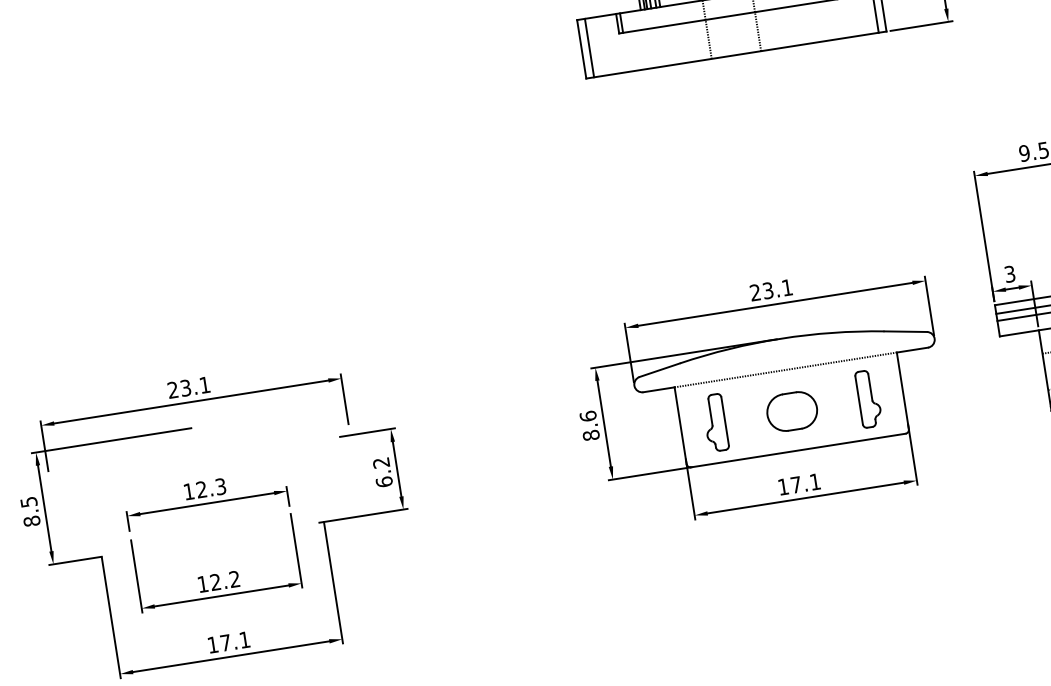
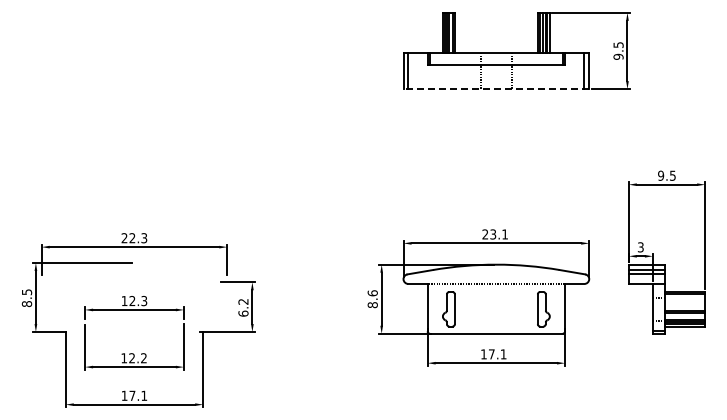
line: (736, 55) -> (496, 89), solid -> dashed
text: (195, 387) -> (138, 238), 23.1 -> 22.3
part: (792, 411) -> (496, 309), removed

